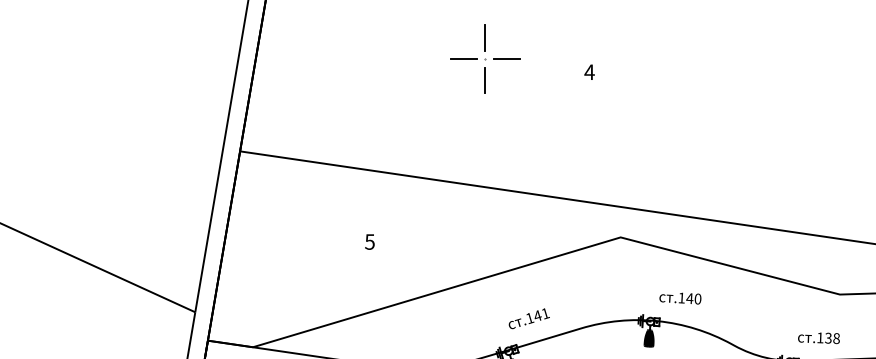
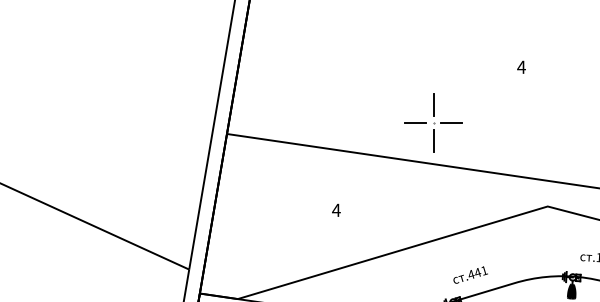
part: (485, 58) -> (433, 122), moved
text: (369, 241) -> (336, 209), 5 -> 4
text: (530, 317) -> (471, 273), .141 -> .441

